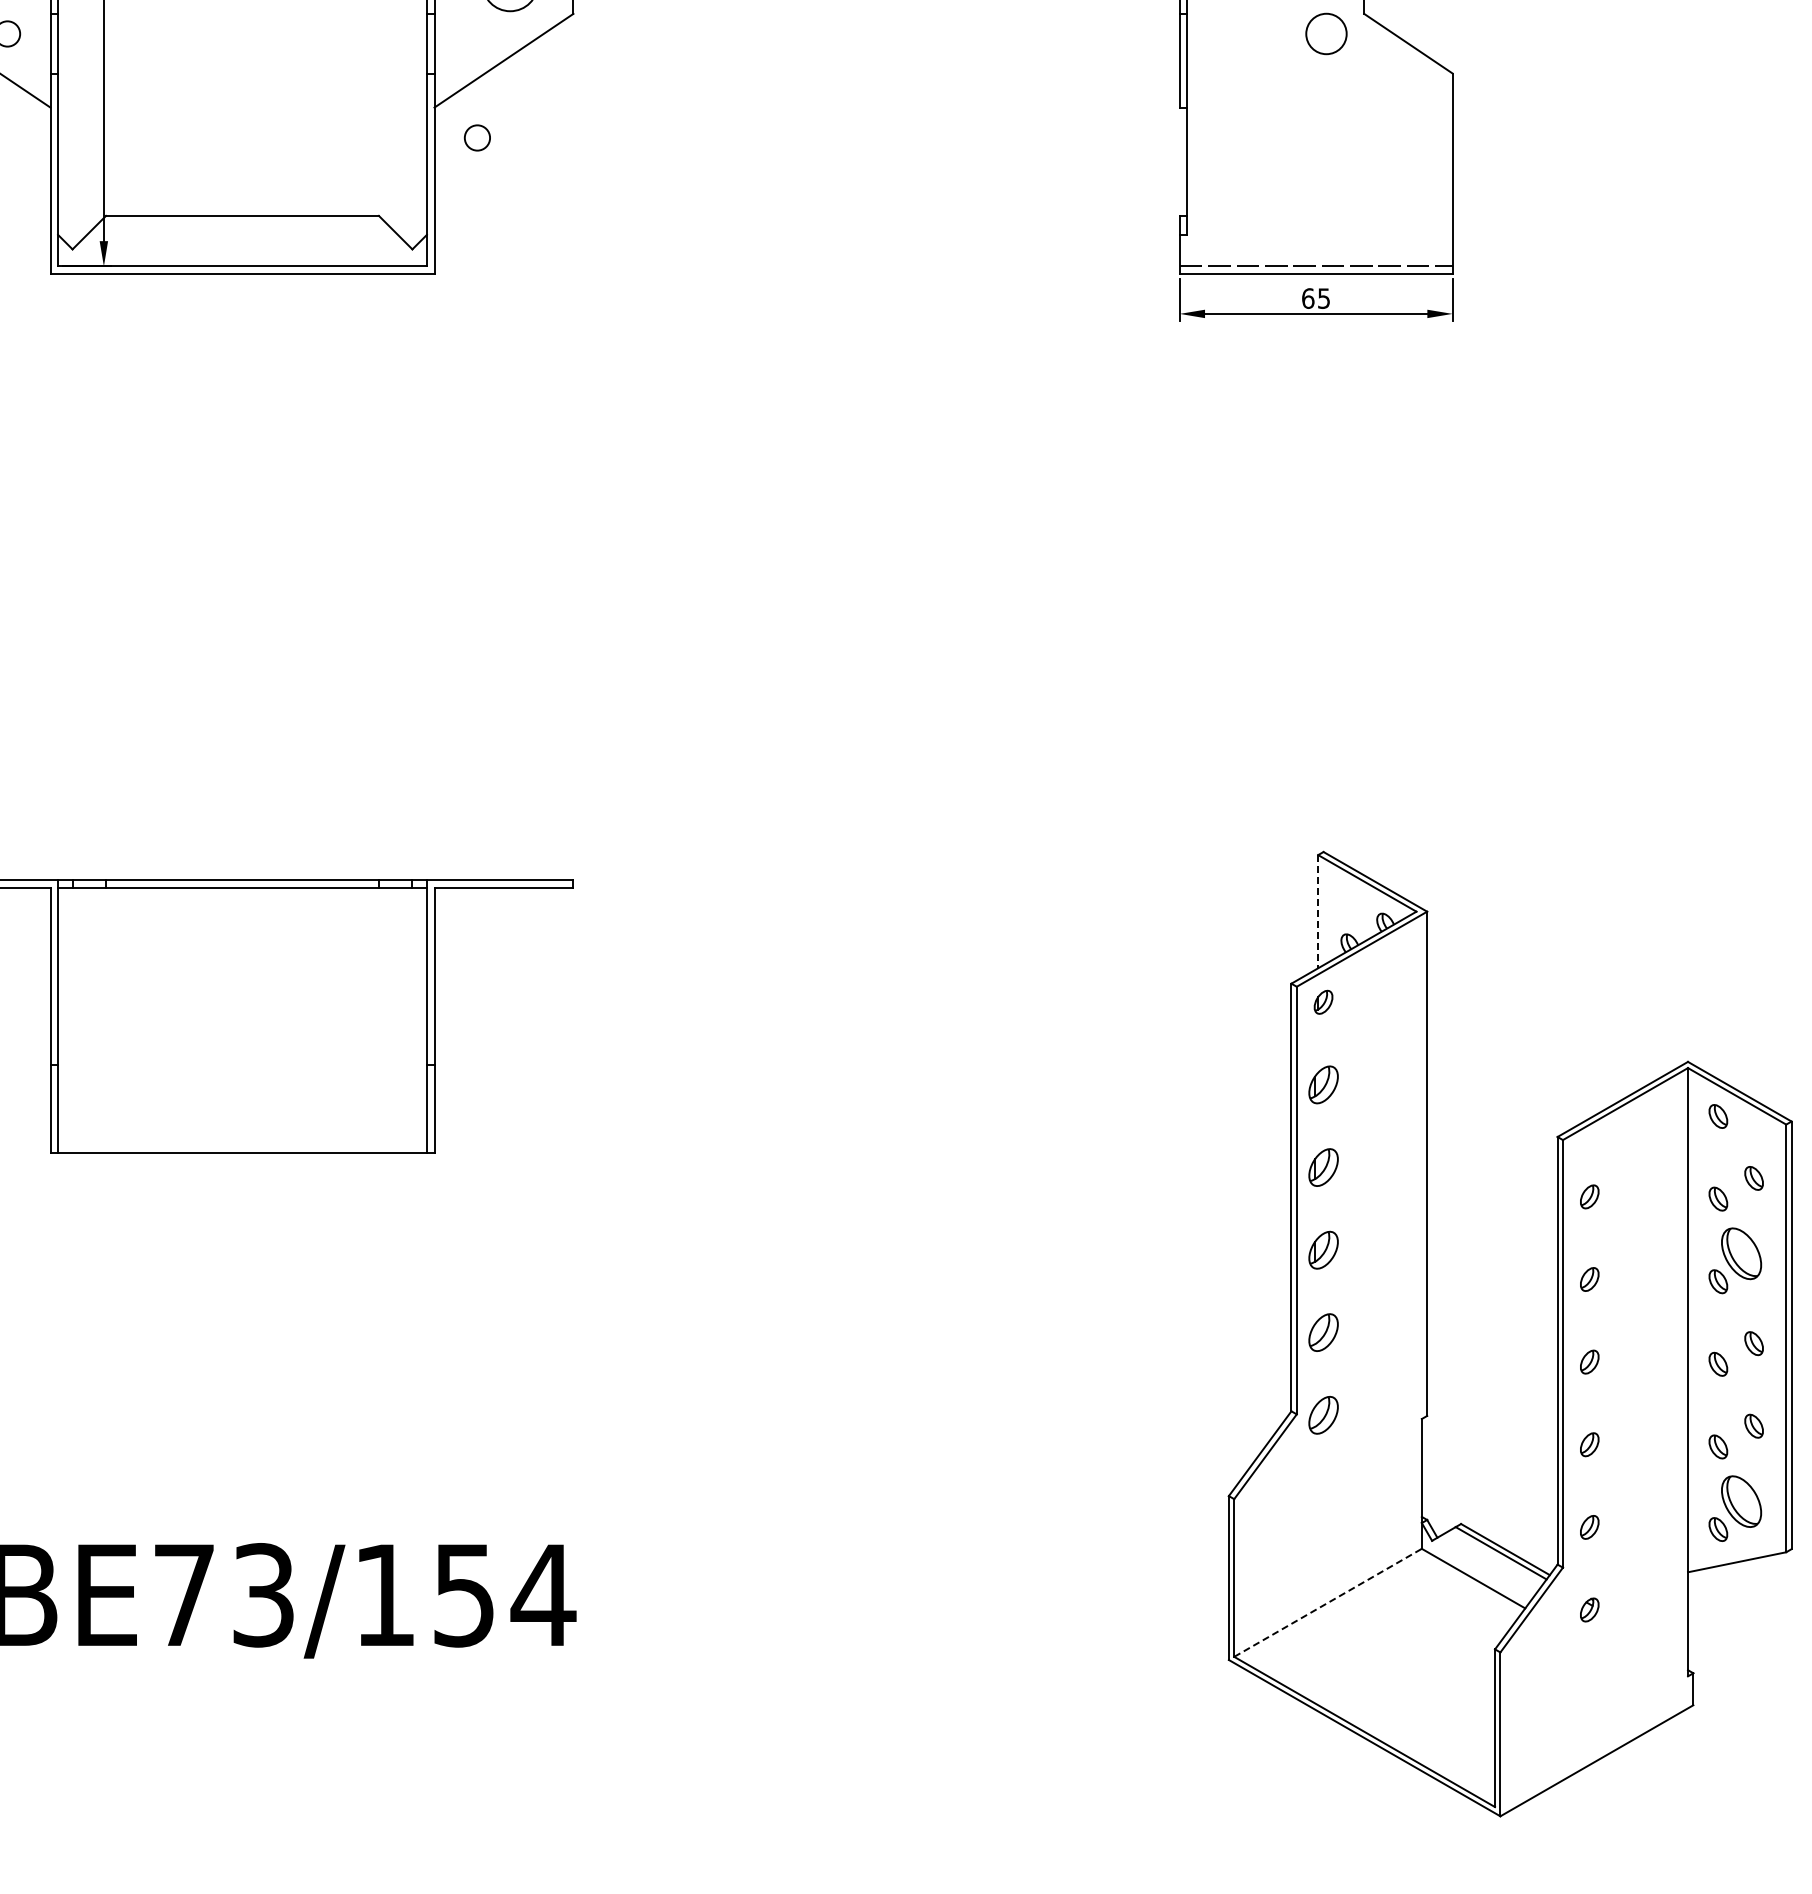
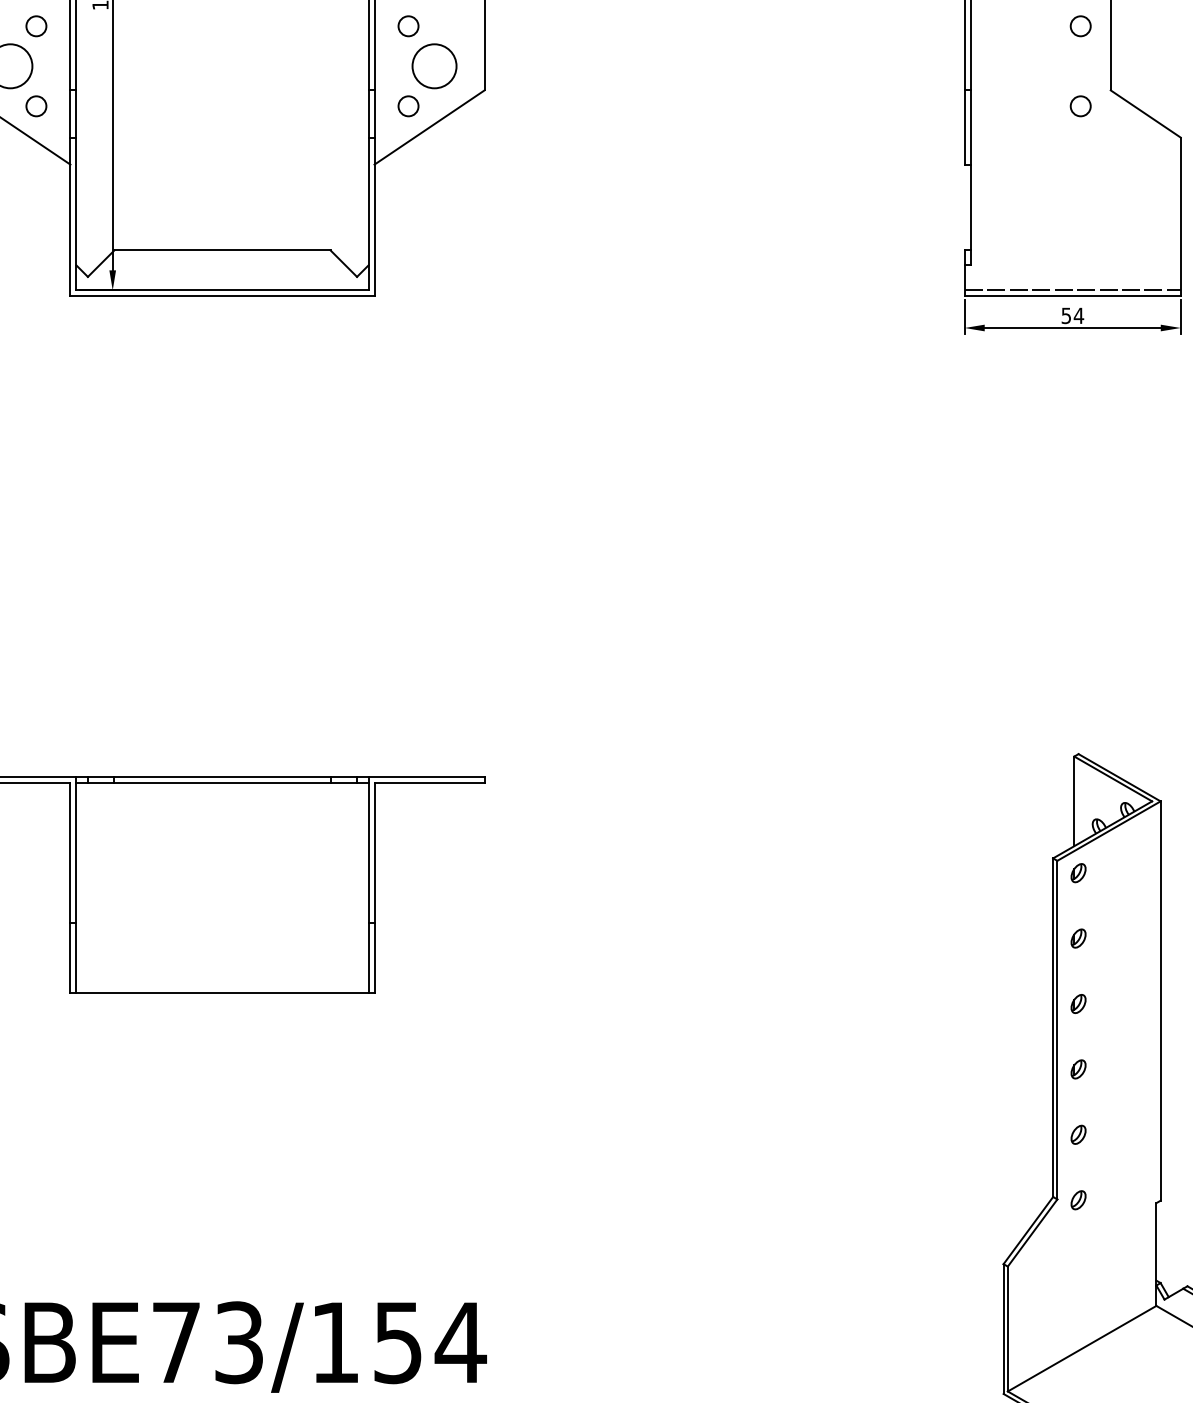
circle: (1325, 33) -> (1080, 105), size x0.62
circle: (477, 137) -> (408, 105), moved
text: (1316, 298) -> (1072, 315), 65 -> 54
line: (1318, 911) -> (1074, 801), dashed -> solid
part: (1323, 1084) -> (1078, 938), size x0.62
part: (1323, 1167) -> (1078, 1003), size x0.62
part: (1323, 1249) -> (1078, 1068), size x0.62
part: (1323, 1332) -> (1078, 1134), size x0.62
part: (1323, 1415) -> (1078, 1200), size x0.62
line: (1328, 1602) -> (1082, 1348), dashed -> solid

